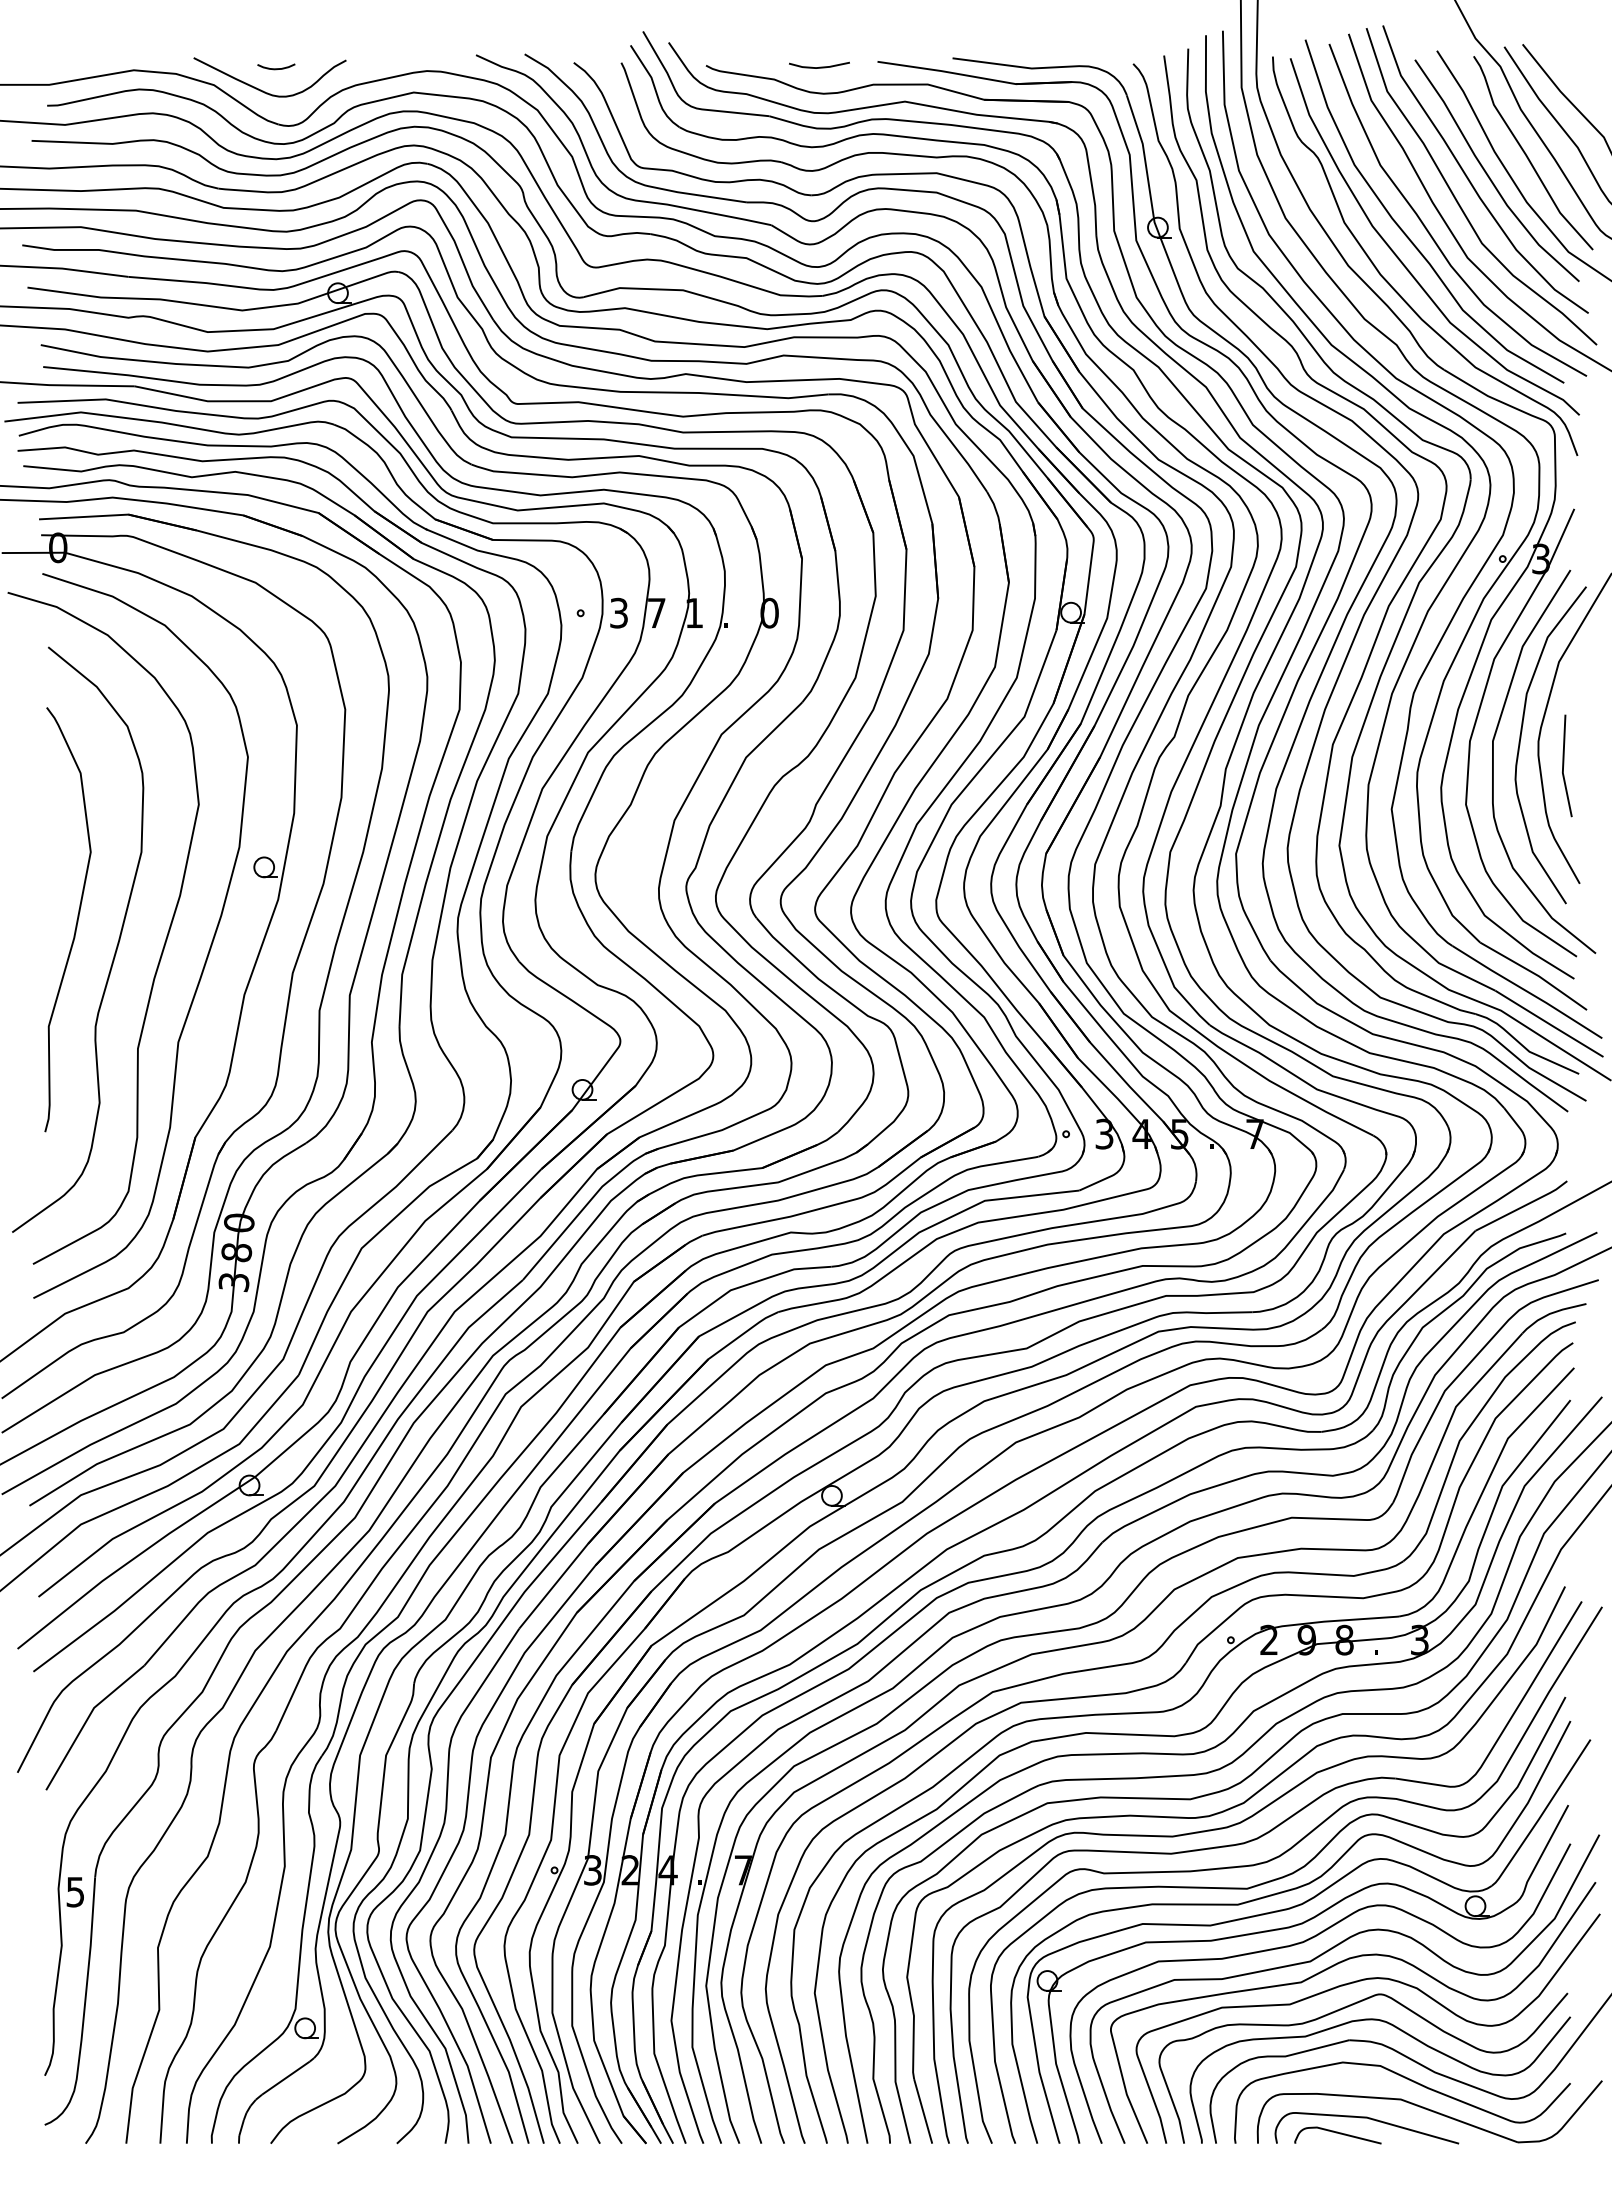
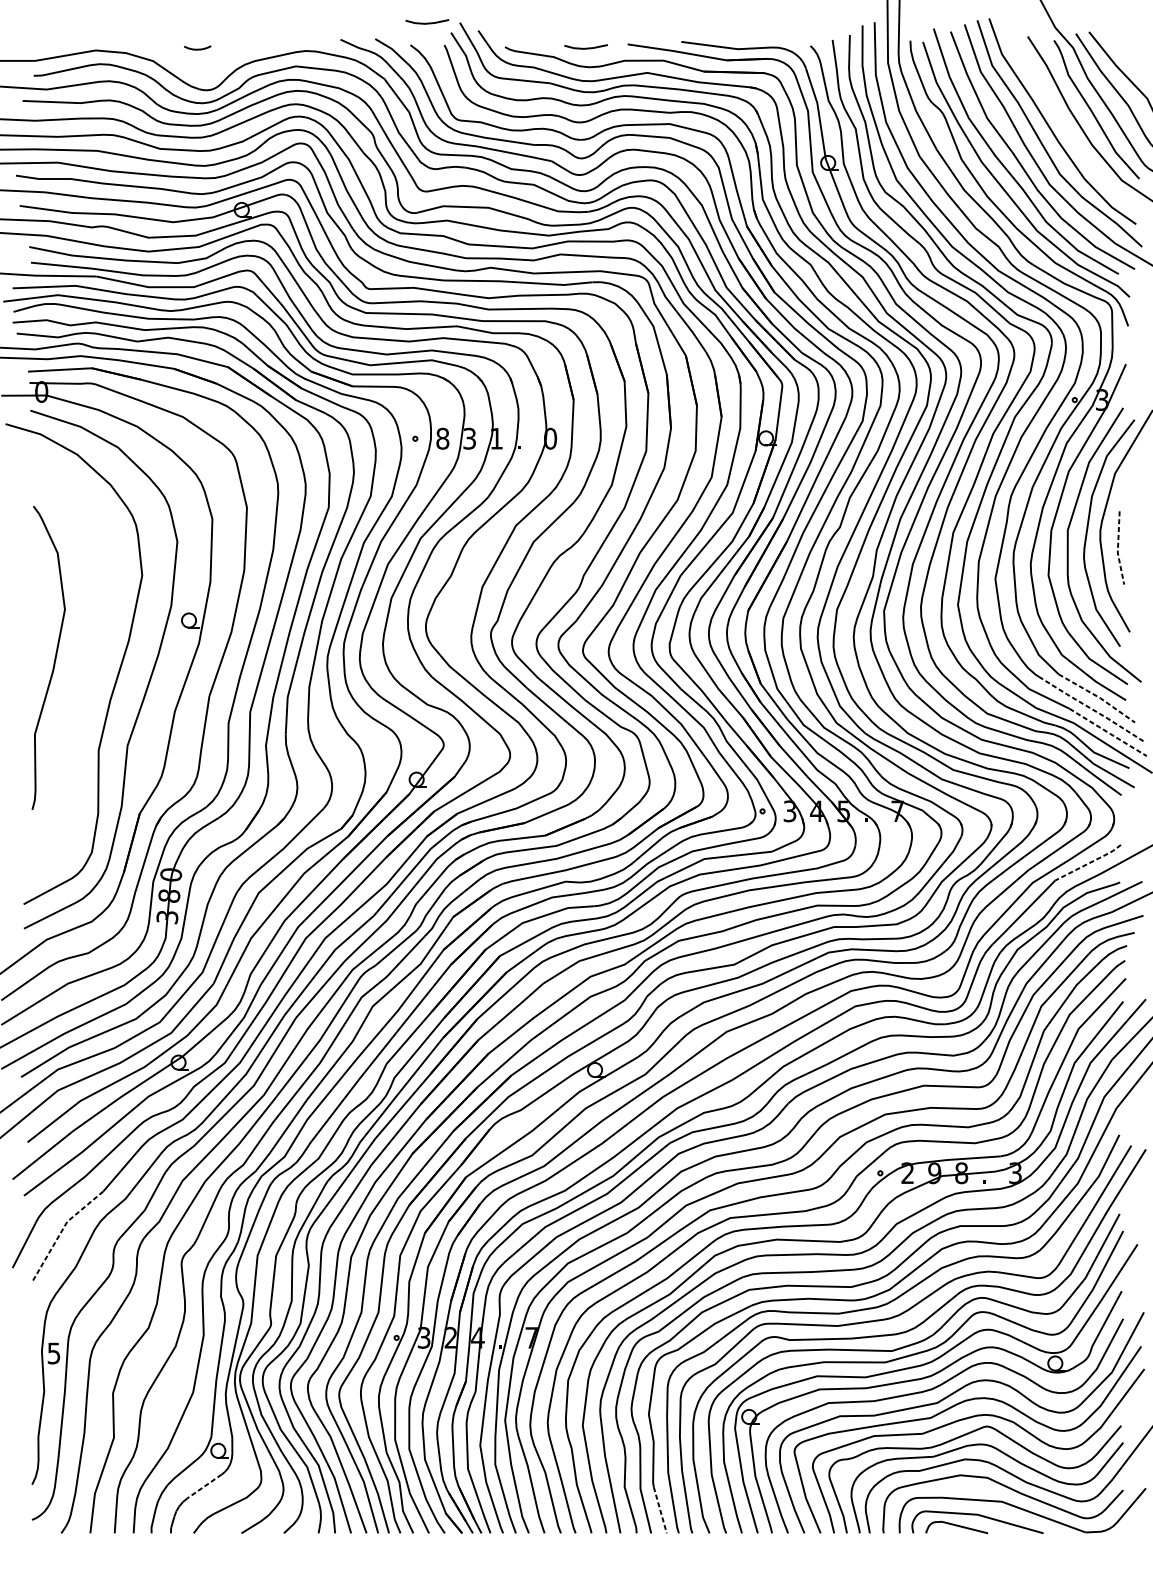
curve: (597, 31) -> (427, 22), added
curve: (263, 90) -> (188, 64), removed
curve: (1488, 174) -> (1064, 125), removed
text: (656, 612) -> (469, 438), 7 -> 3
text: (619, 613) -> (443, 438), 3 -> 8
line: (1563, 767) -> (1118, 549), solid -> dashed
curve: (114, 952) -> (81, 681), removed
line: (1535, 974) -> (1098, 697), solid -> dashed
line: (1527, 991) -> (1092, 709), solid -> dashed
line: (1549, 1024) -> (1108, 732), solid -> dashed
line: (1523, 1206) -> (1089, 863), solid -> dashed
line: (86, 1720) -> (61, 1230), solid -> dashed
line: (285, 2078) -> (204, 1486), solid -> dashed
line: (923, 2111) -> (660, 1510), solid -> dashed

